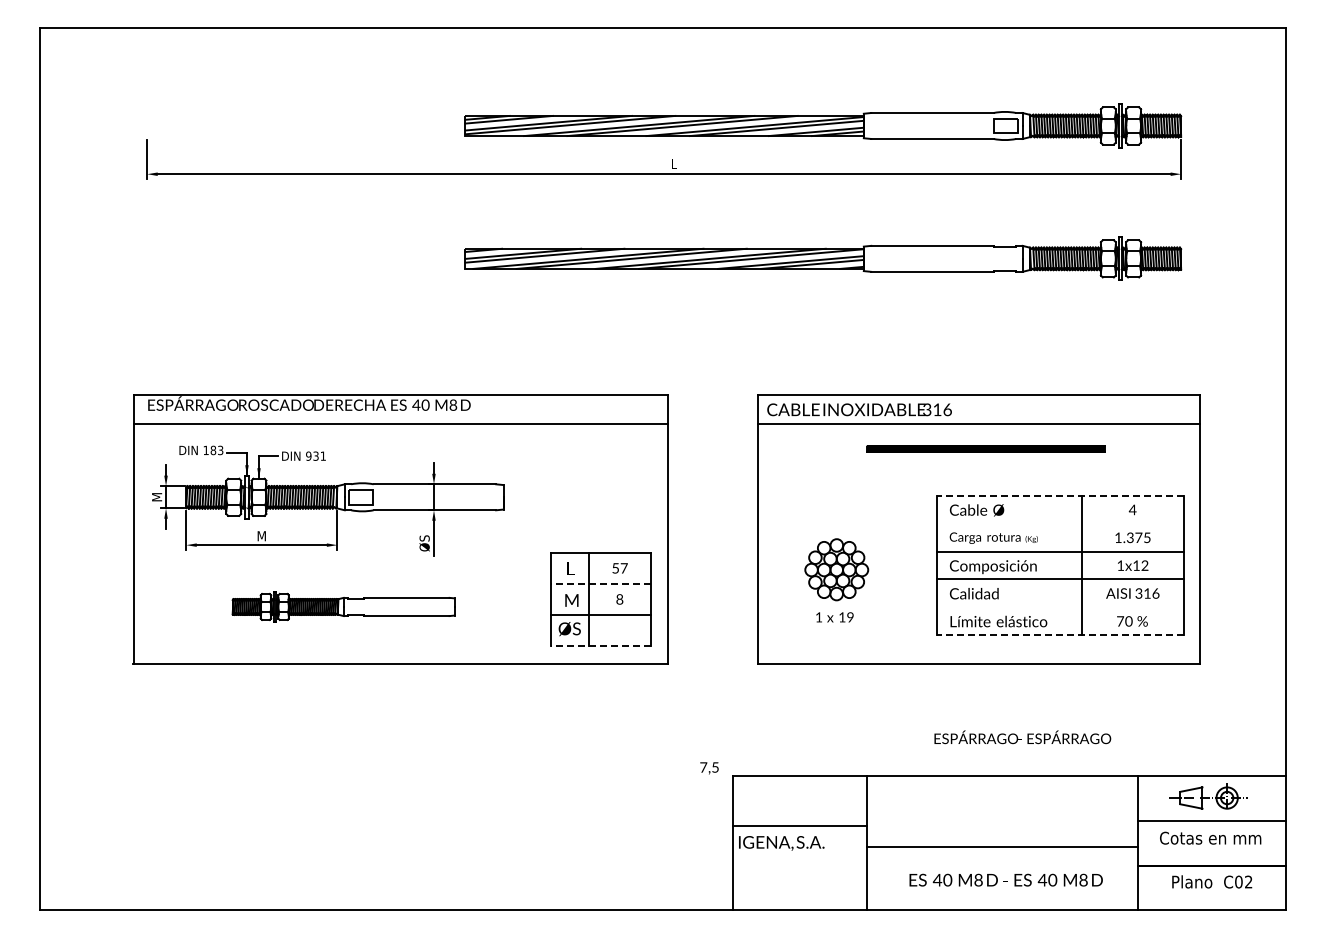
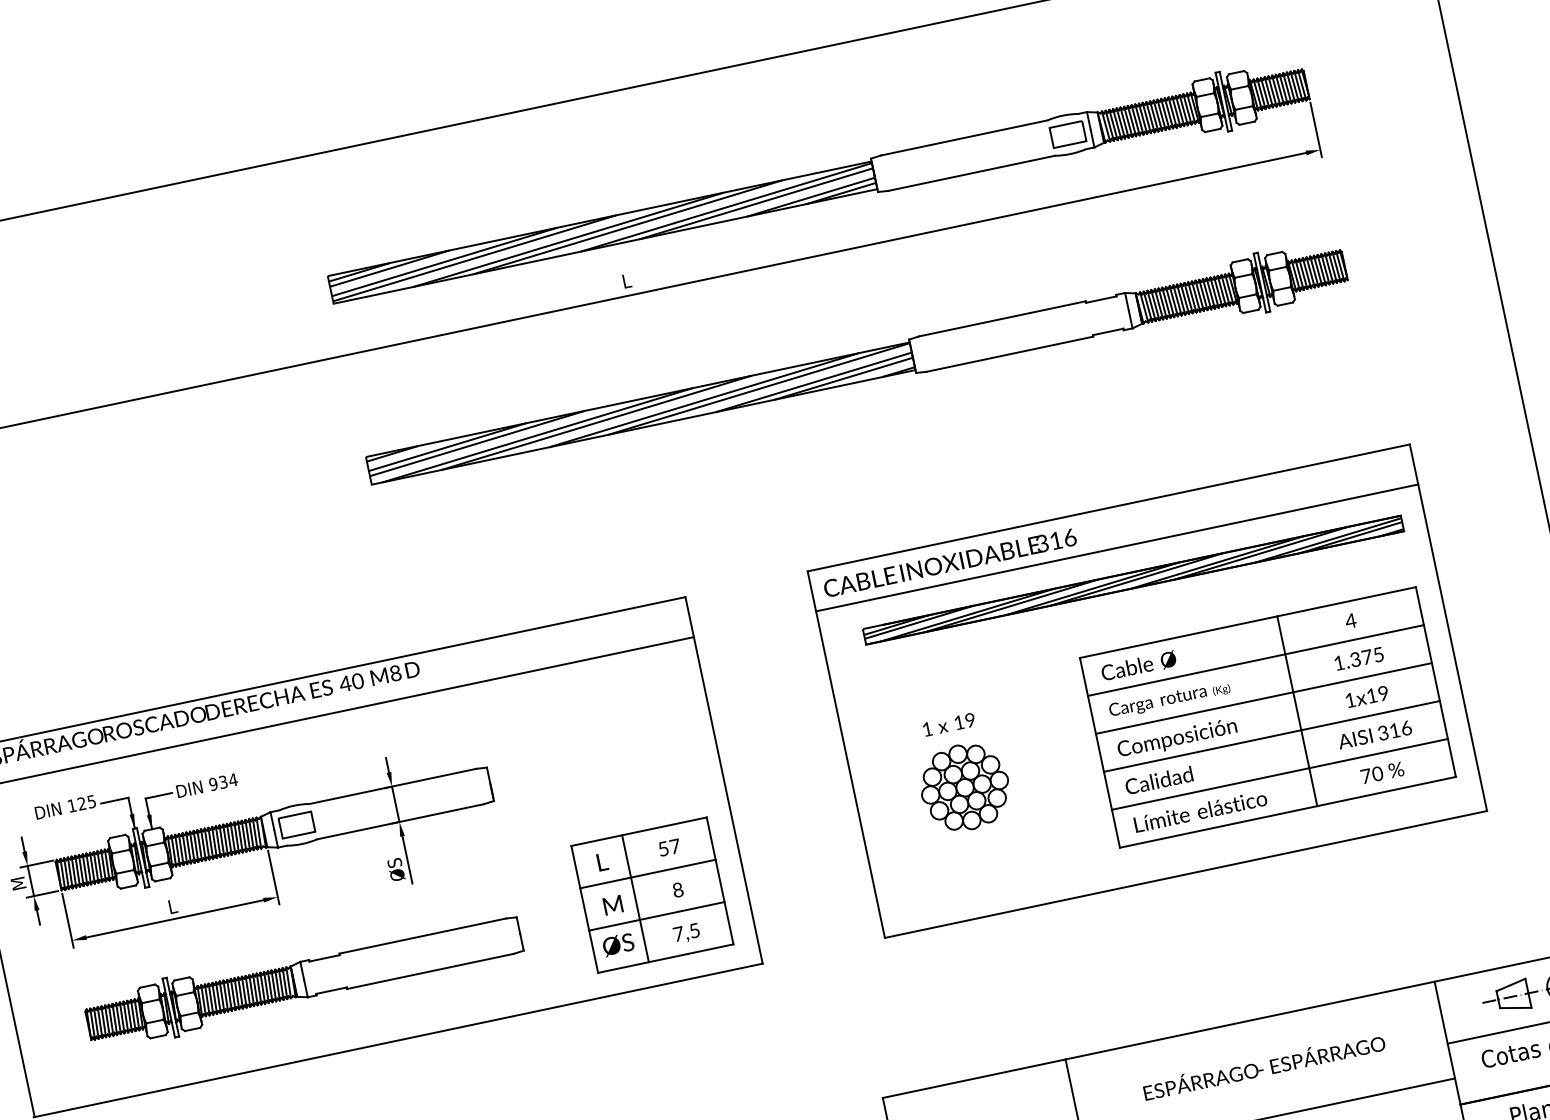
part: (985, 448) -> (1132, 579), size x1.67
text: (216, 450) -> (86, 802), 183 -> 125
text: (323, 455) -> (233, 779), 931 -> 934
line: (1059, 495) -> (1246, 622), dashed -> solid
line: (1059, 523) -> (1255, 660), added
text: (261, 536) -> (172, 907), M -> L
text: (1144, 565) -> (1382, 693), 1x12 -> 1x19
line: (601, 583) -> (648, 873), dashed -> solid
part: (343, 606) -> (303, 978), size x1.43
line: (1059, 607) -> (1279, 774), added
text: (834, 617) -> (948, 725), moved
line: (1059, 635) -> (1287, 812), dashed -> solid
line: (601, 645) -> (666, 958), dashed -> solid
text: (1022, 737) -> (1263, 1066), moved
text: (709, 768) -> (686, 933), moved

